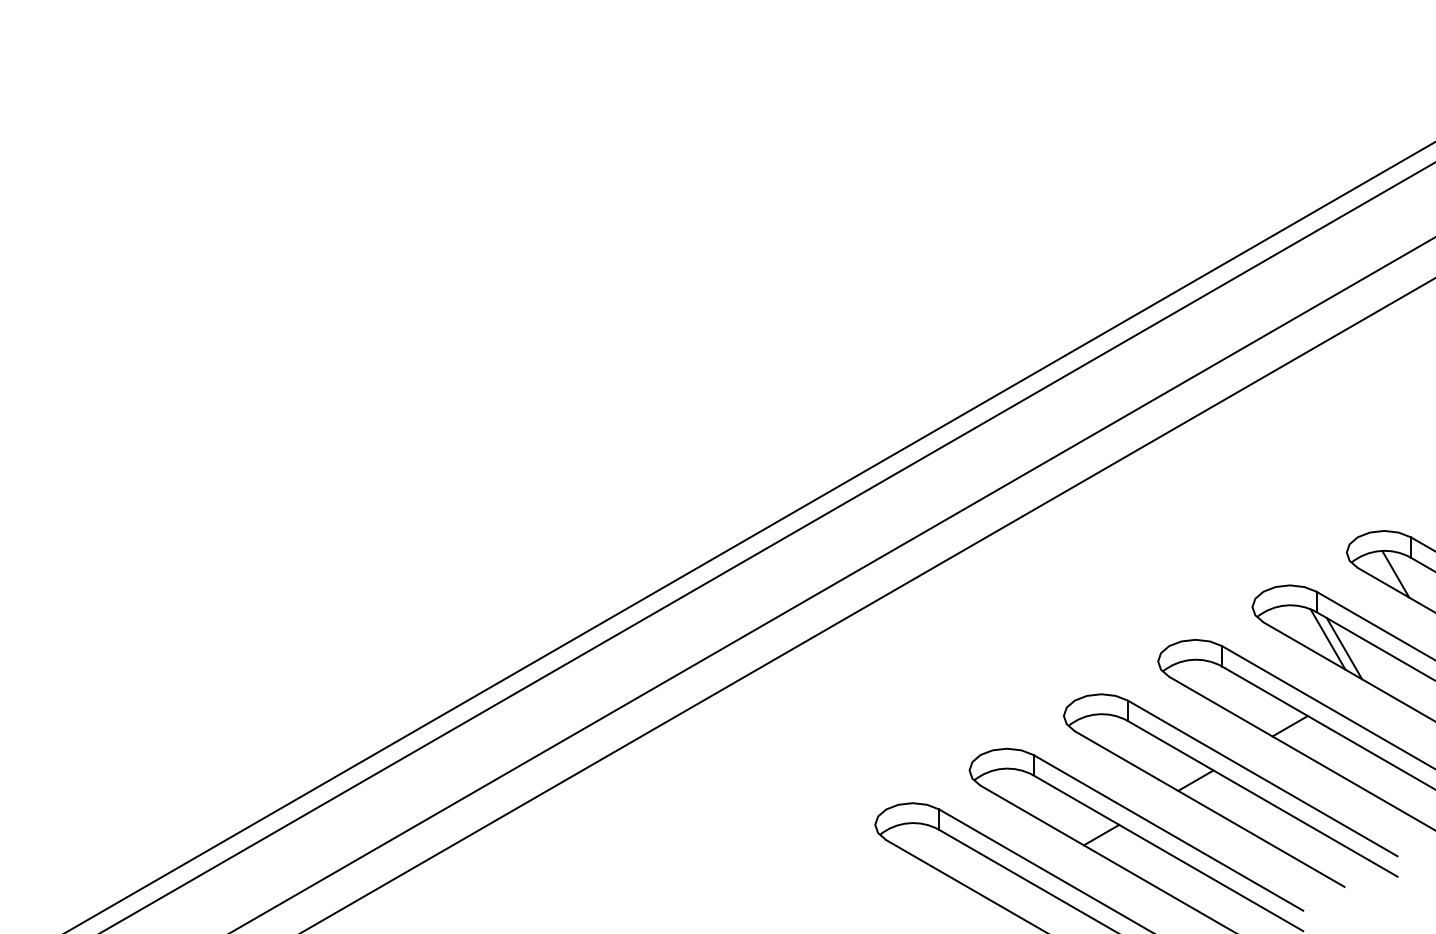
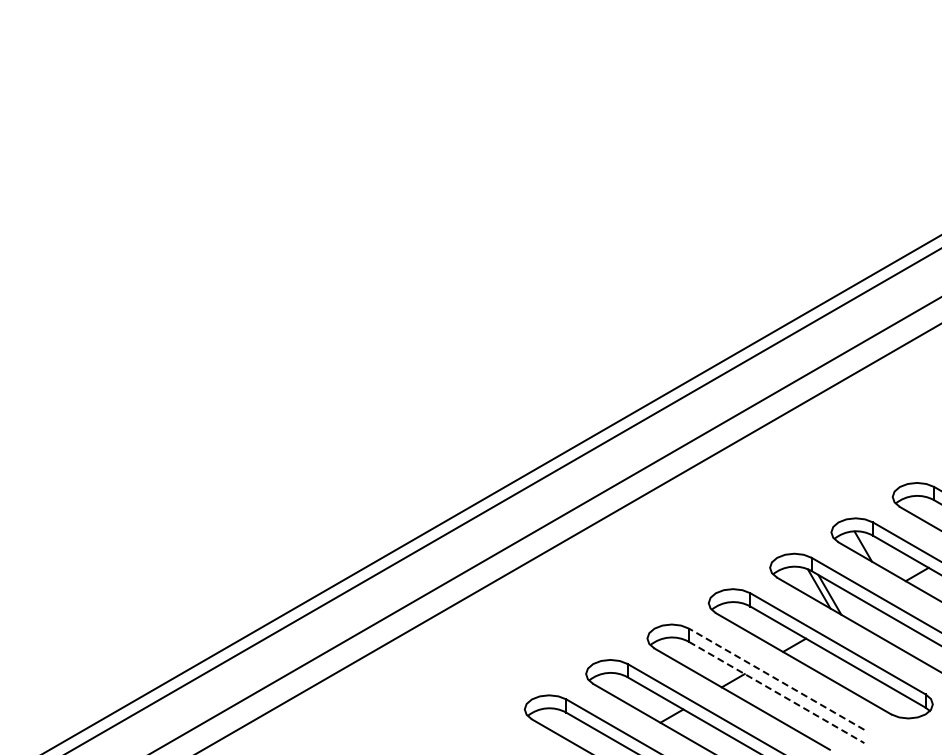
line: (1262, 778) -> (776, 679), solid -> dashed
line: (1263, 798) -> (777, 692), solid -> dashed

